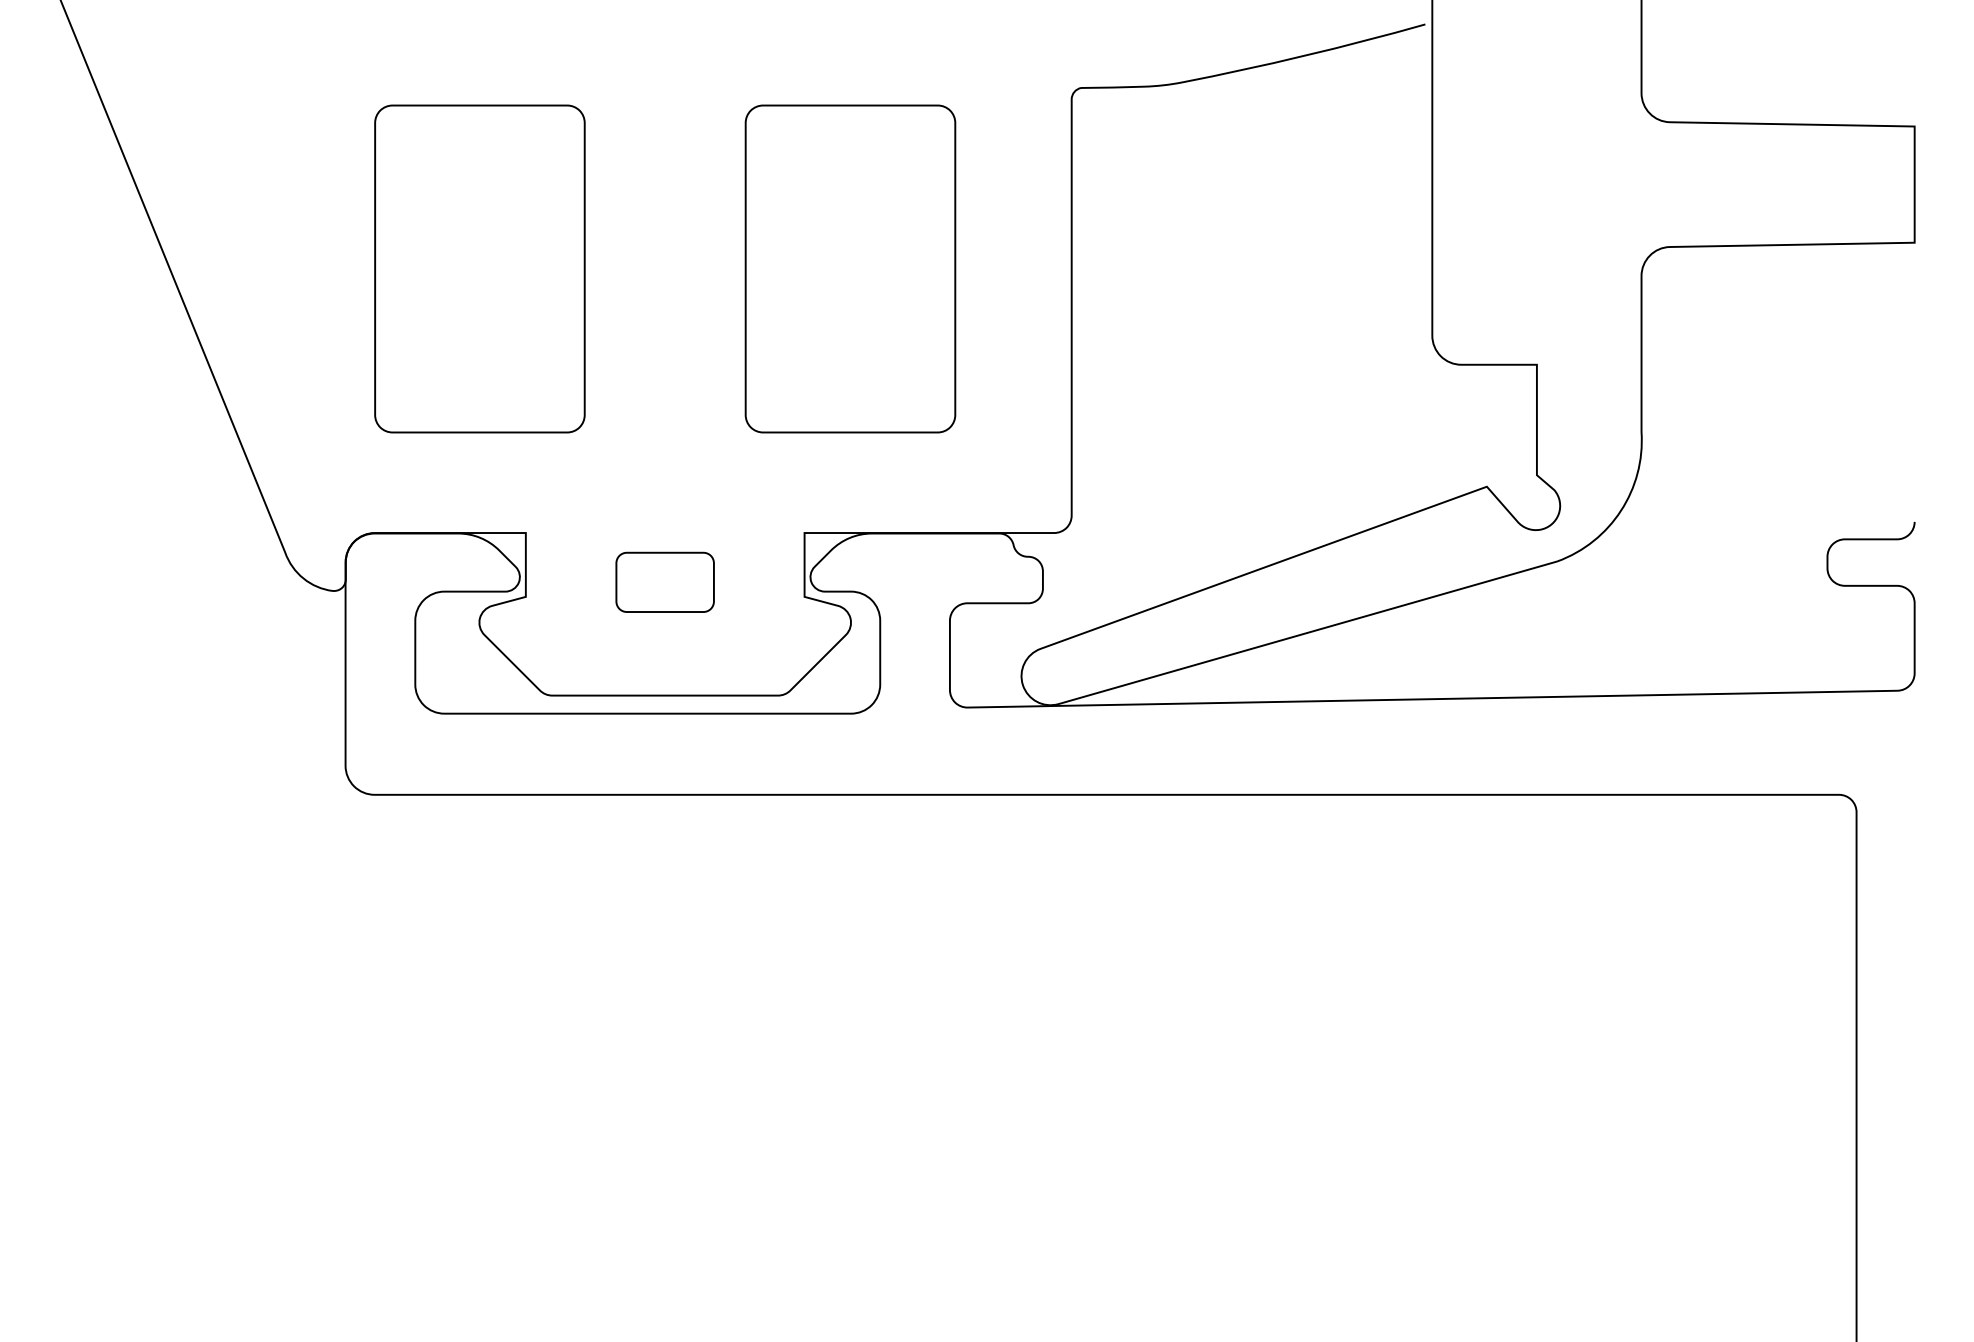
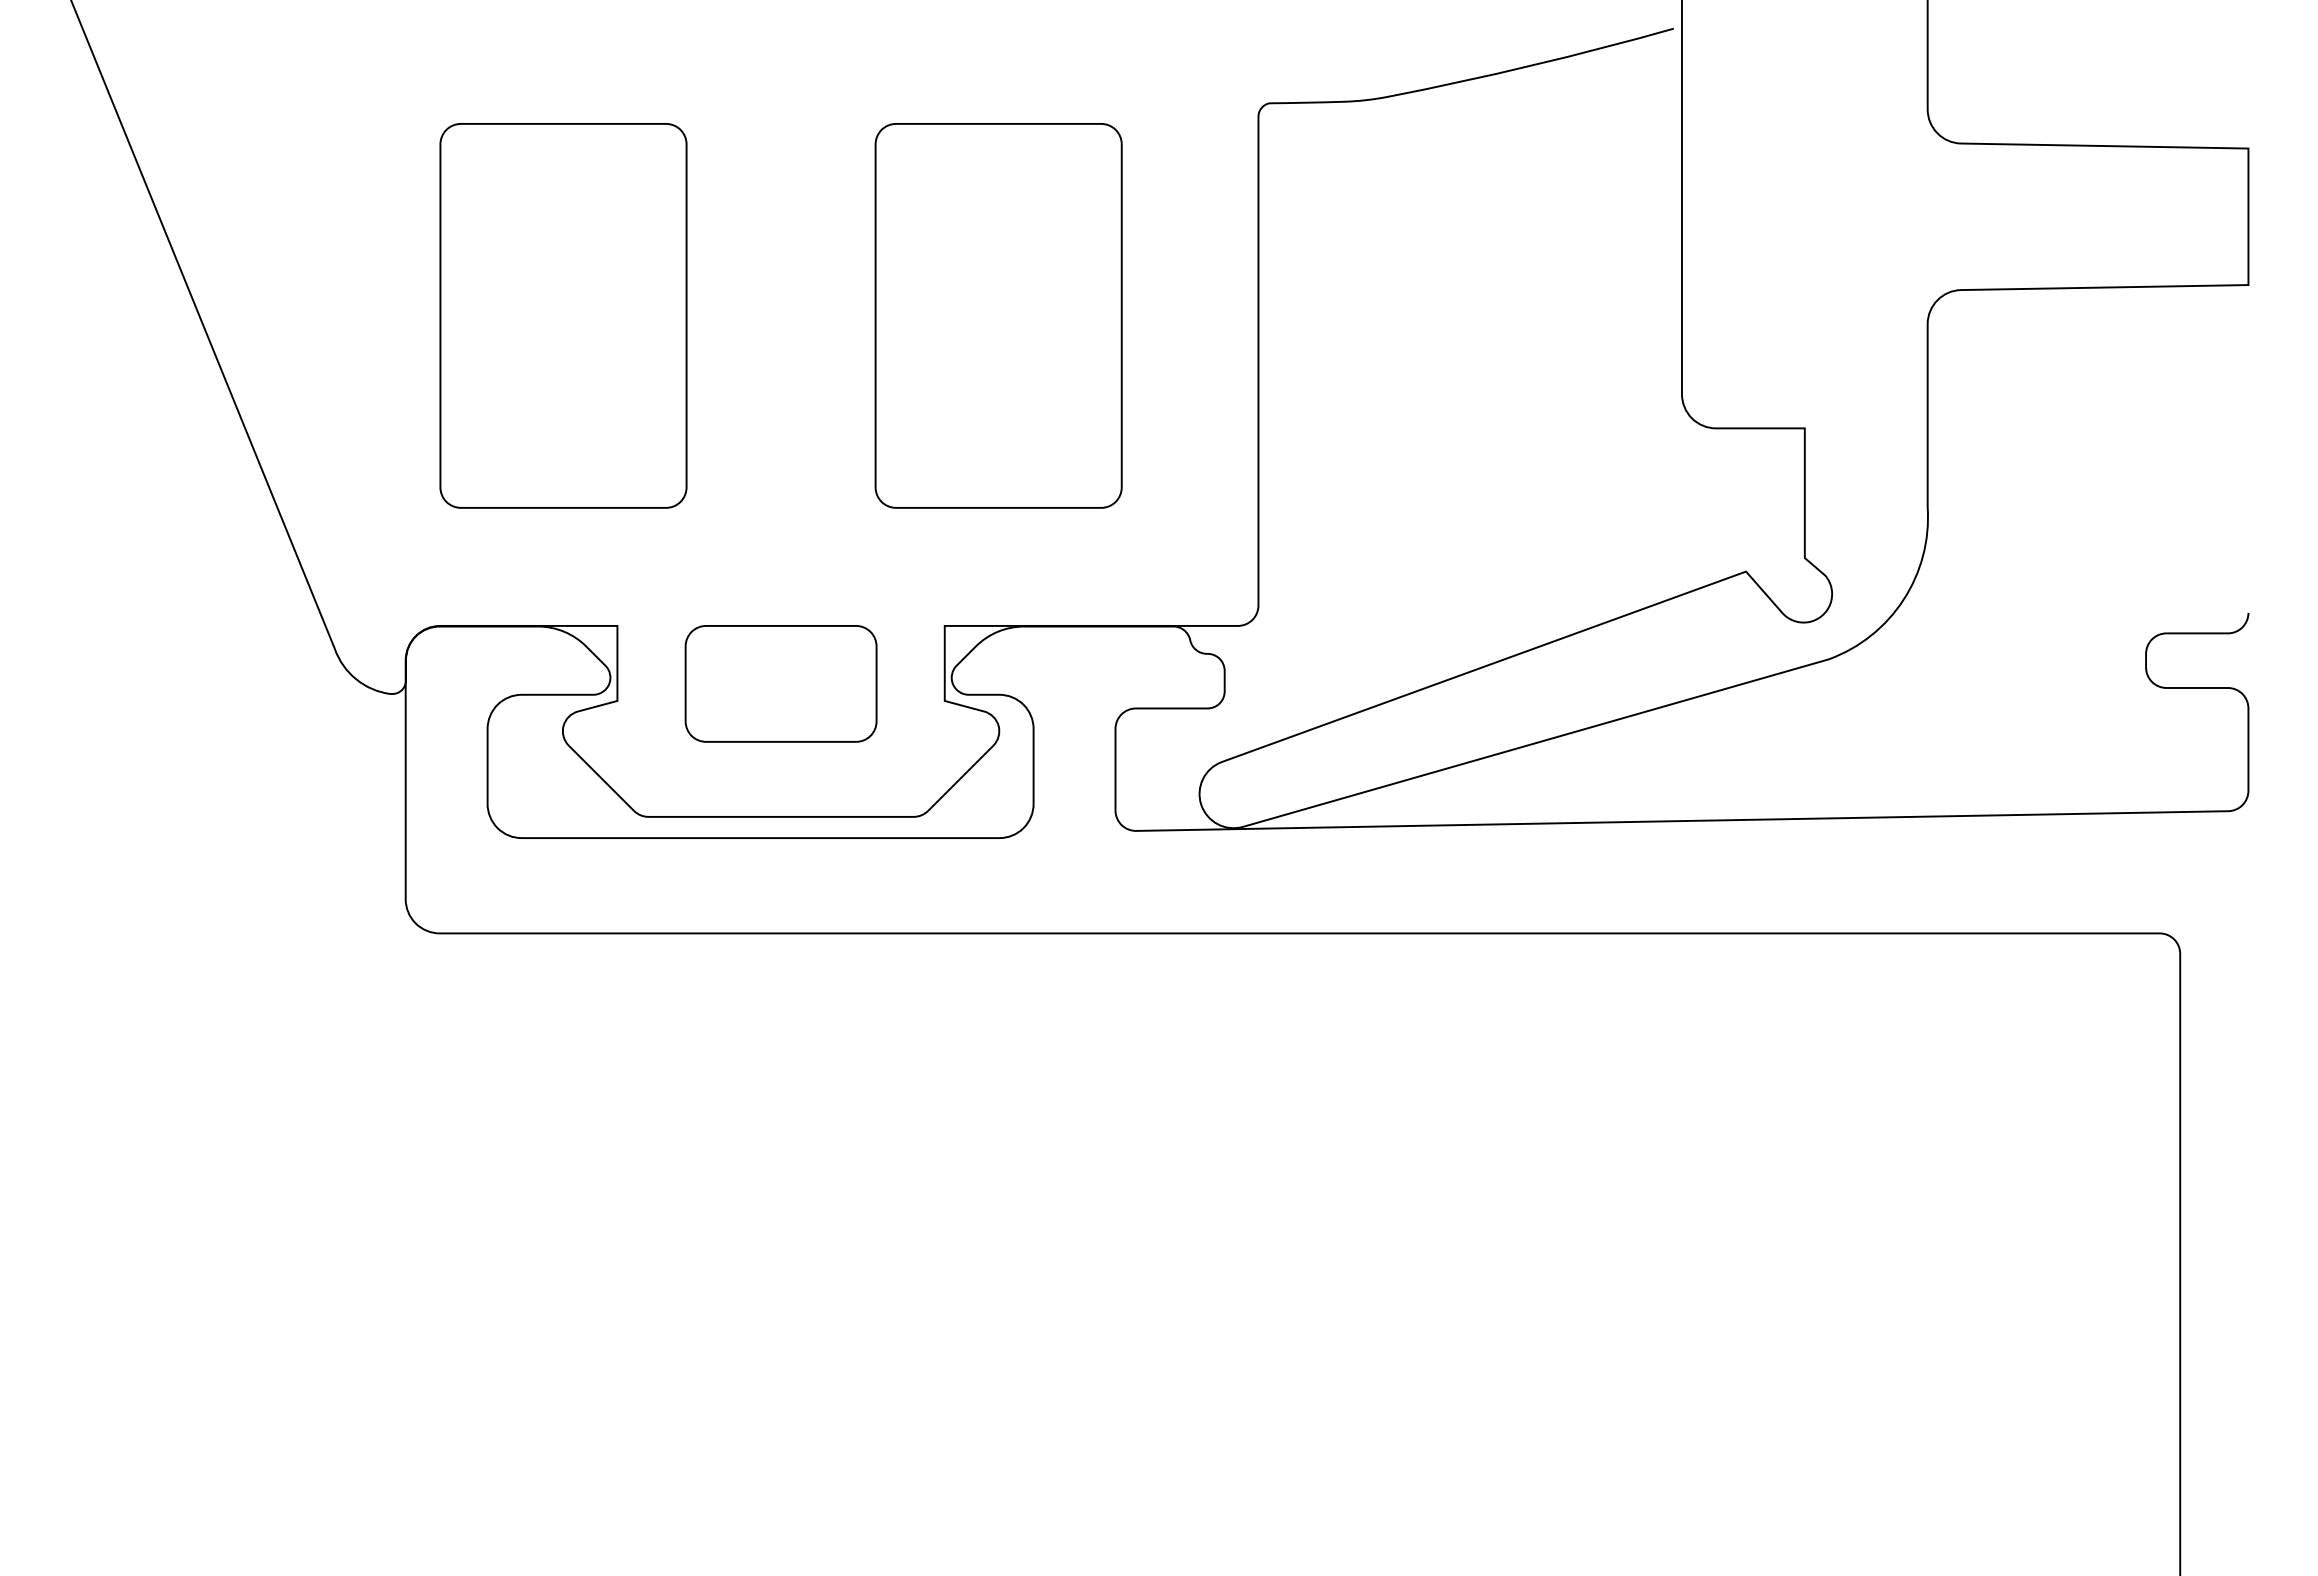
part: (664, 582) -> (780, 683), size x1.67

